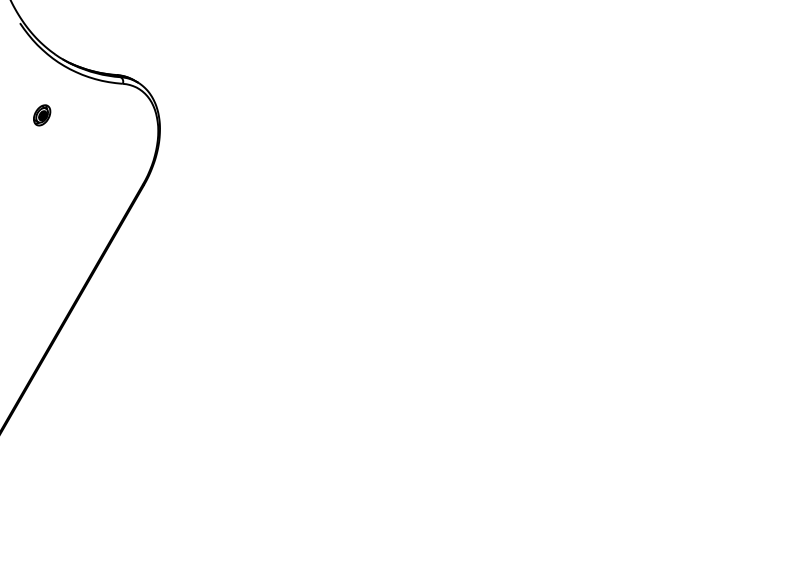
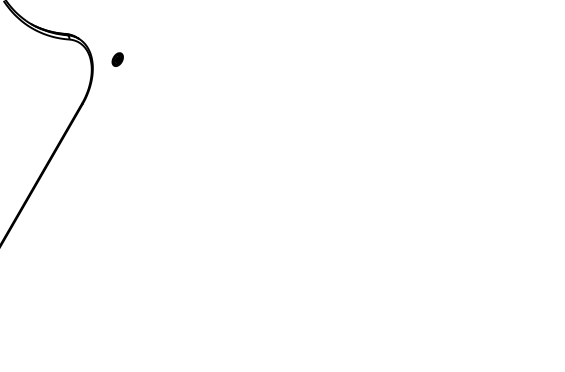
part: (41, 115) -> (117, 59), moved

